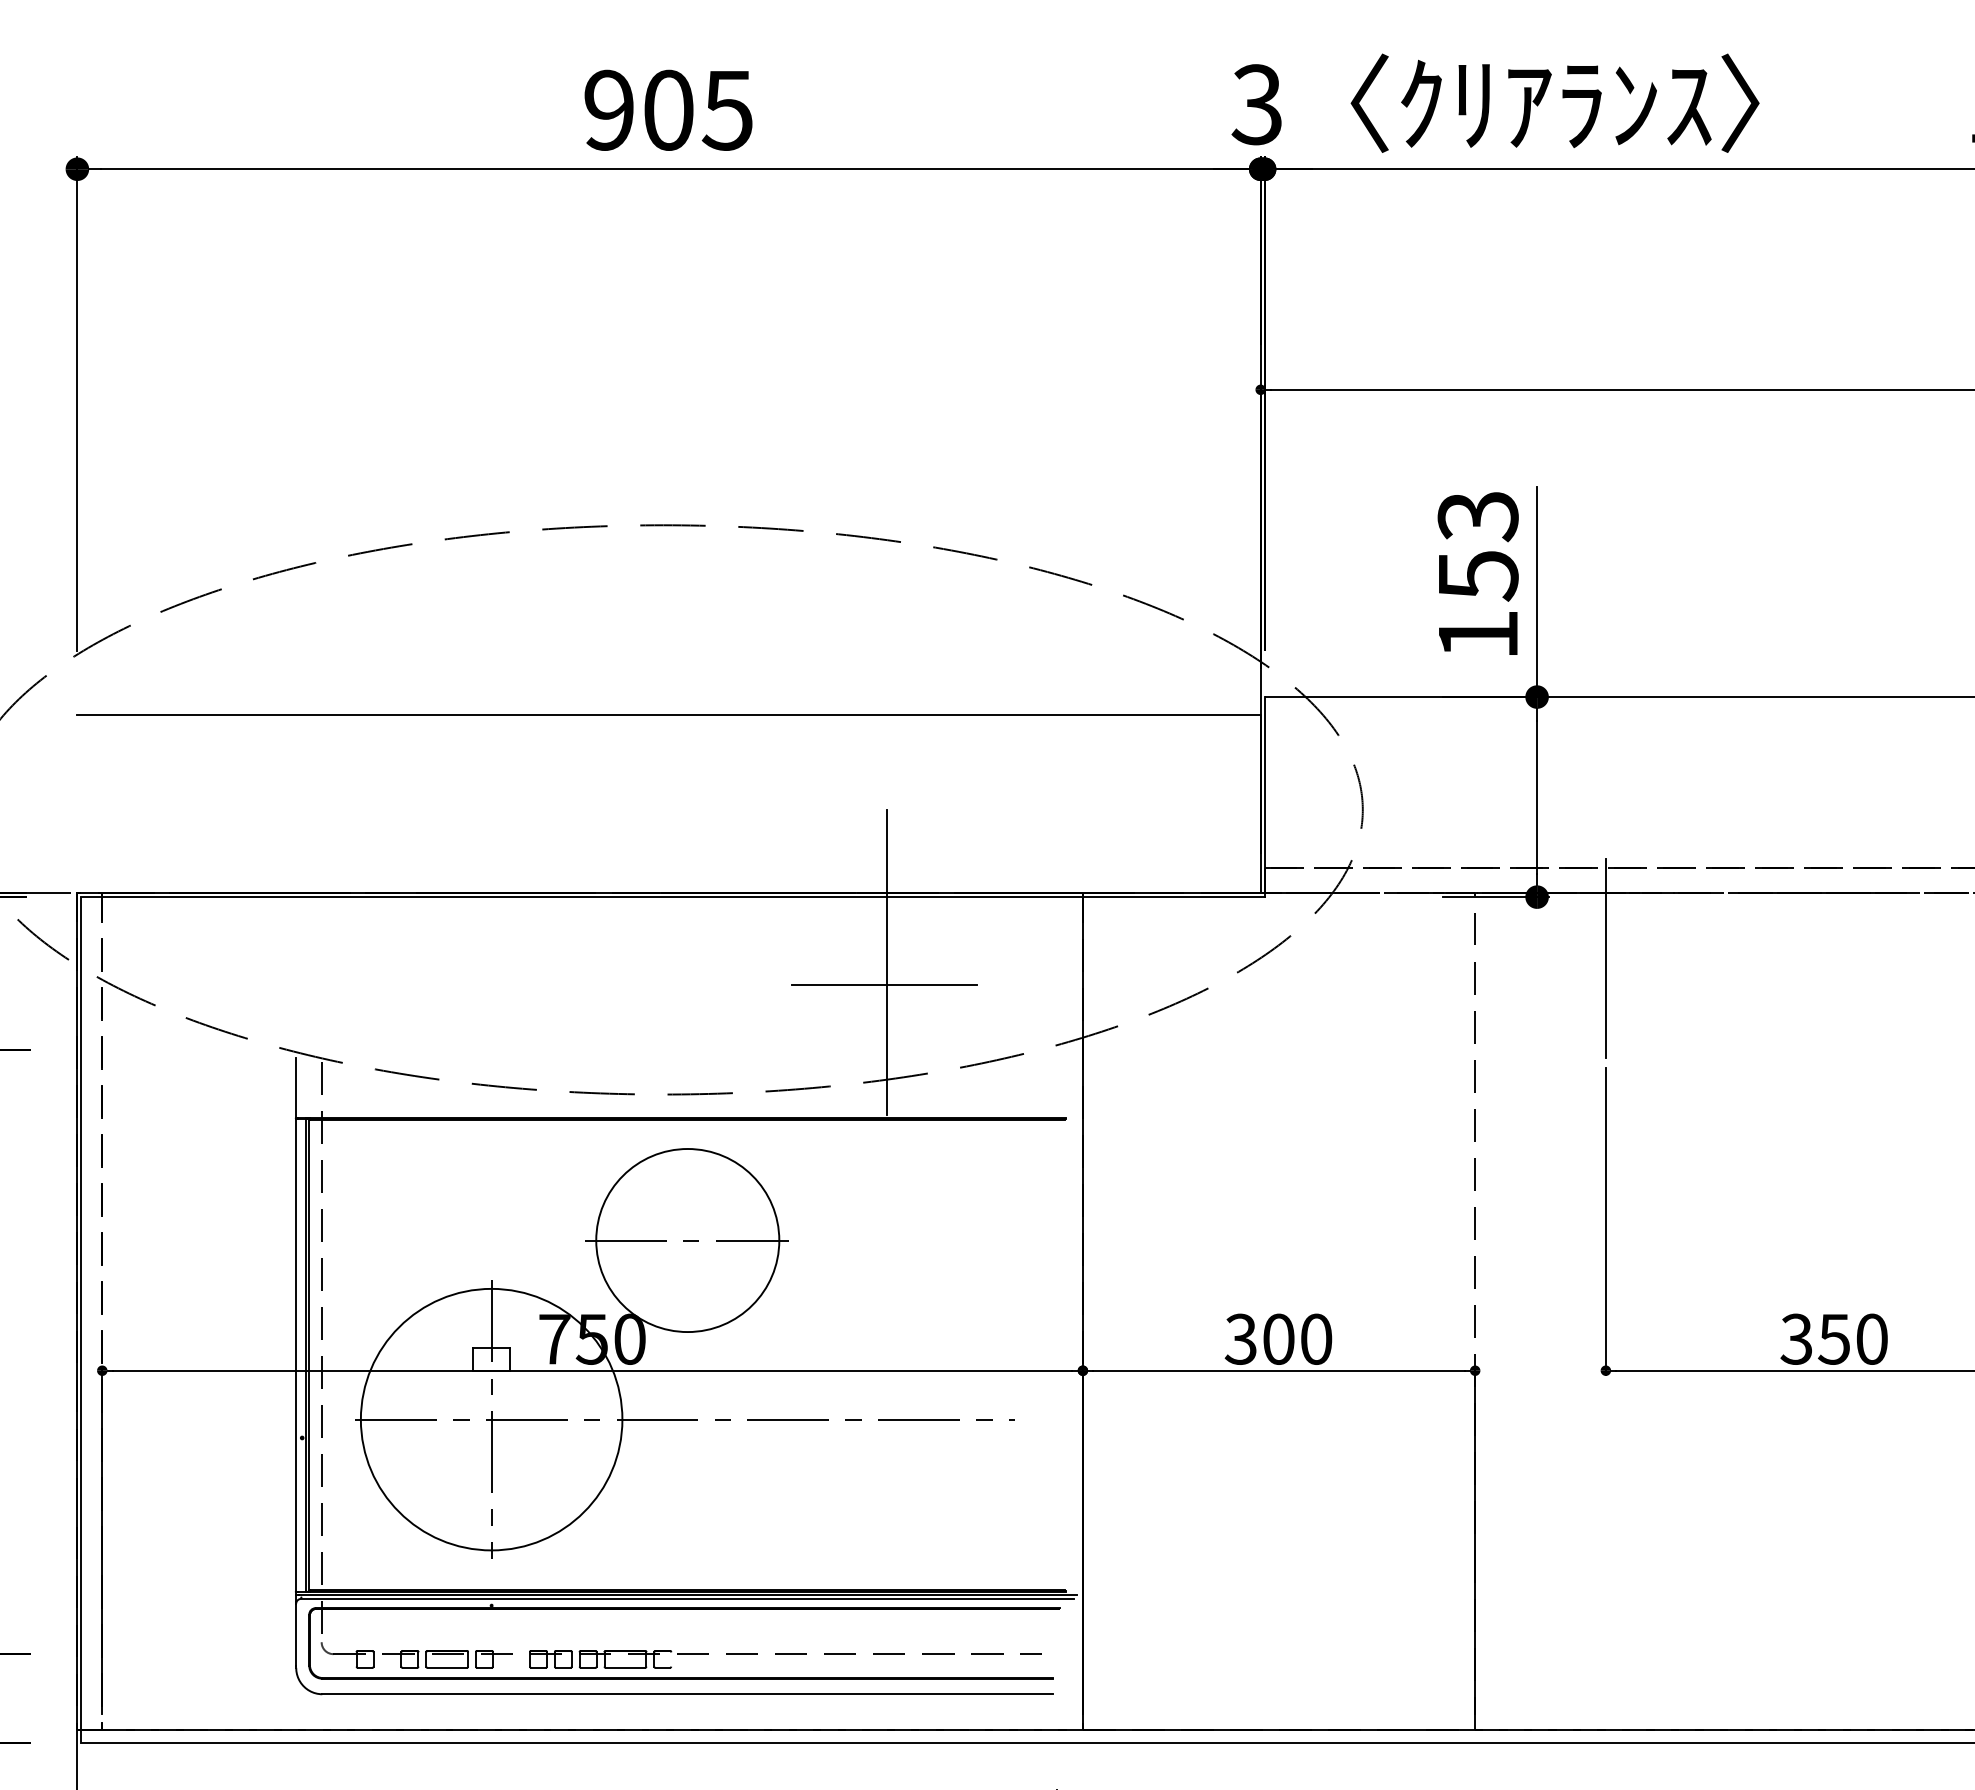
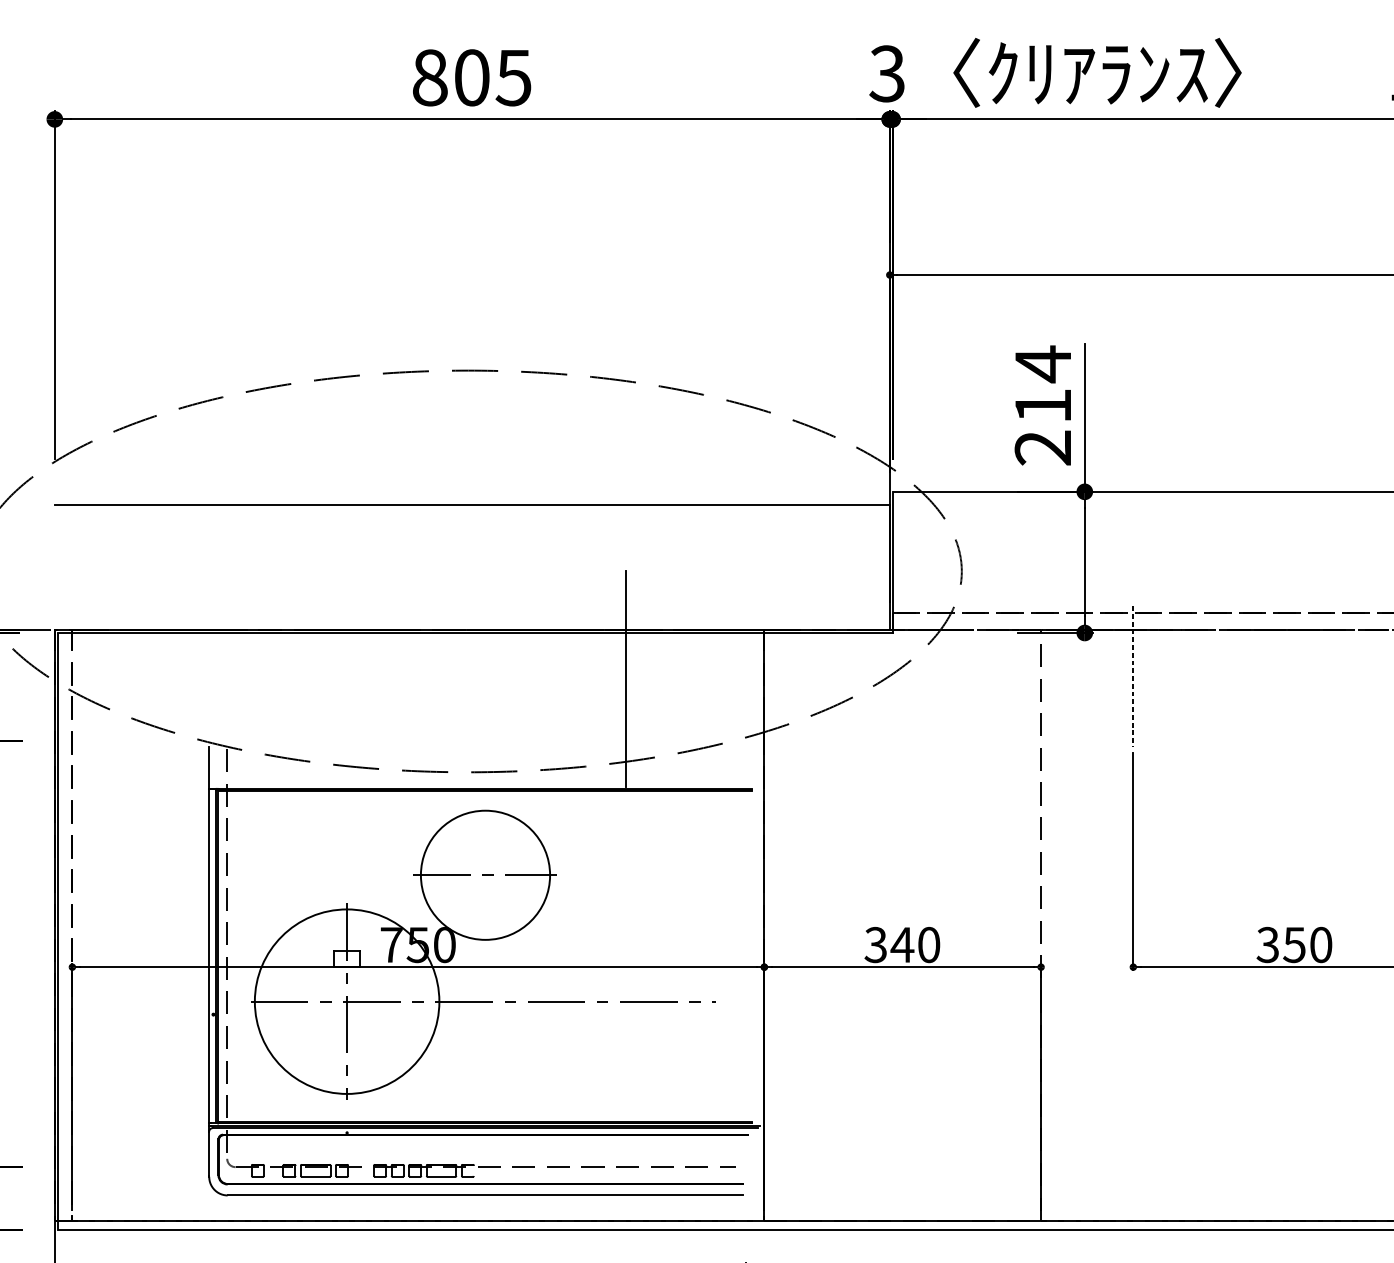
text: (609, 109) -> (430, 77), 905 -> 805
text: (1477, 574) -> (1042, 405), 153 -> 214
line: (1605, 959) -> (1133, 677), solid -> dashed
line: (884, 984) -> (624, 694), removed
text: (1278, 1338) -> (902, 944), 300 -> 340

